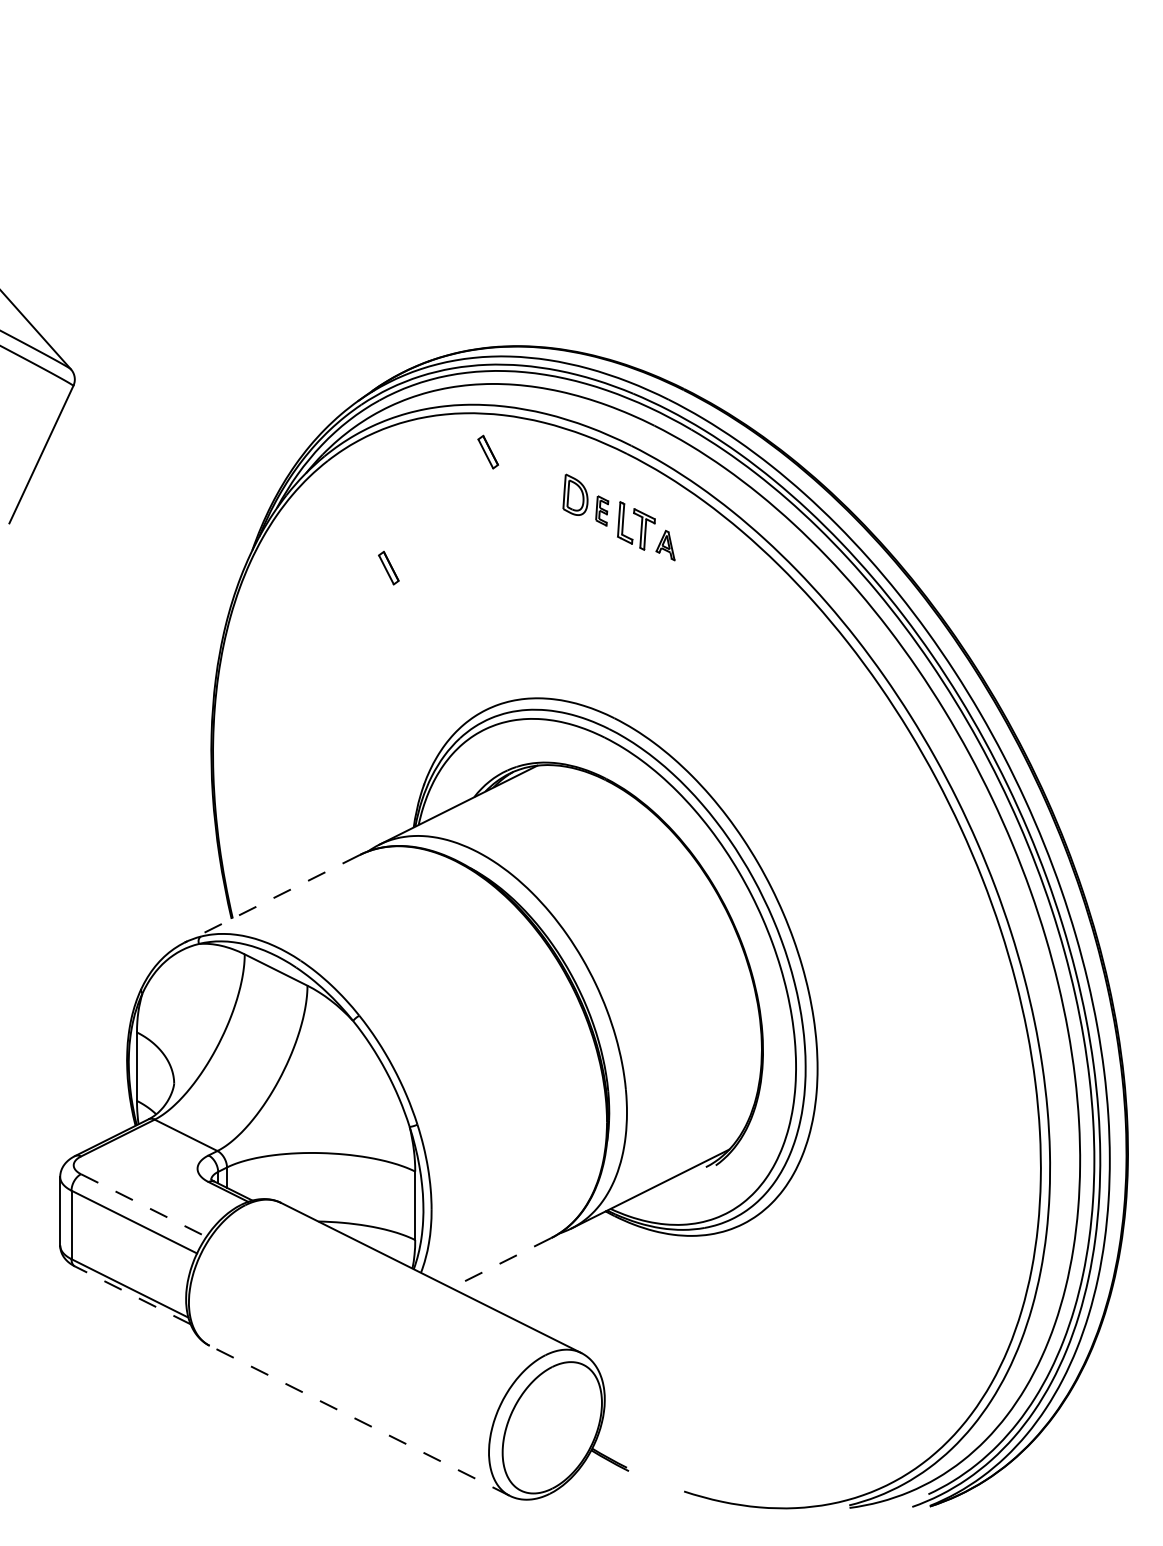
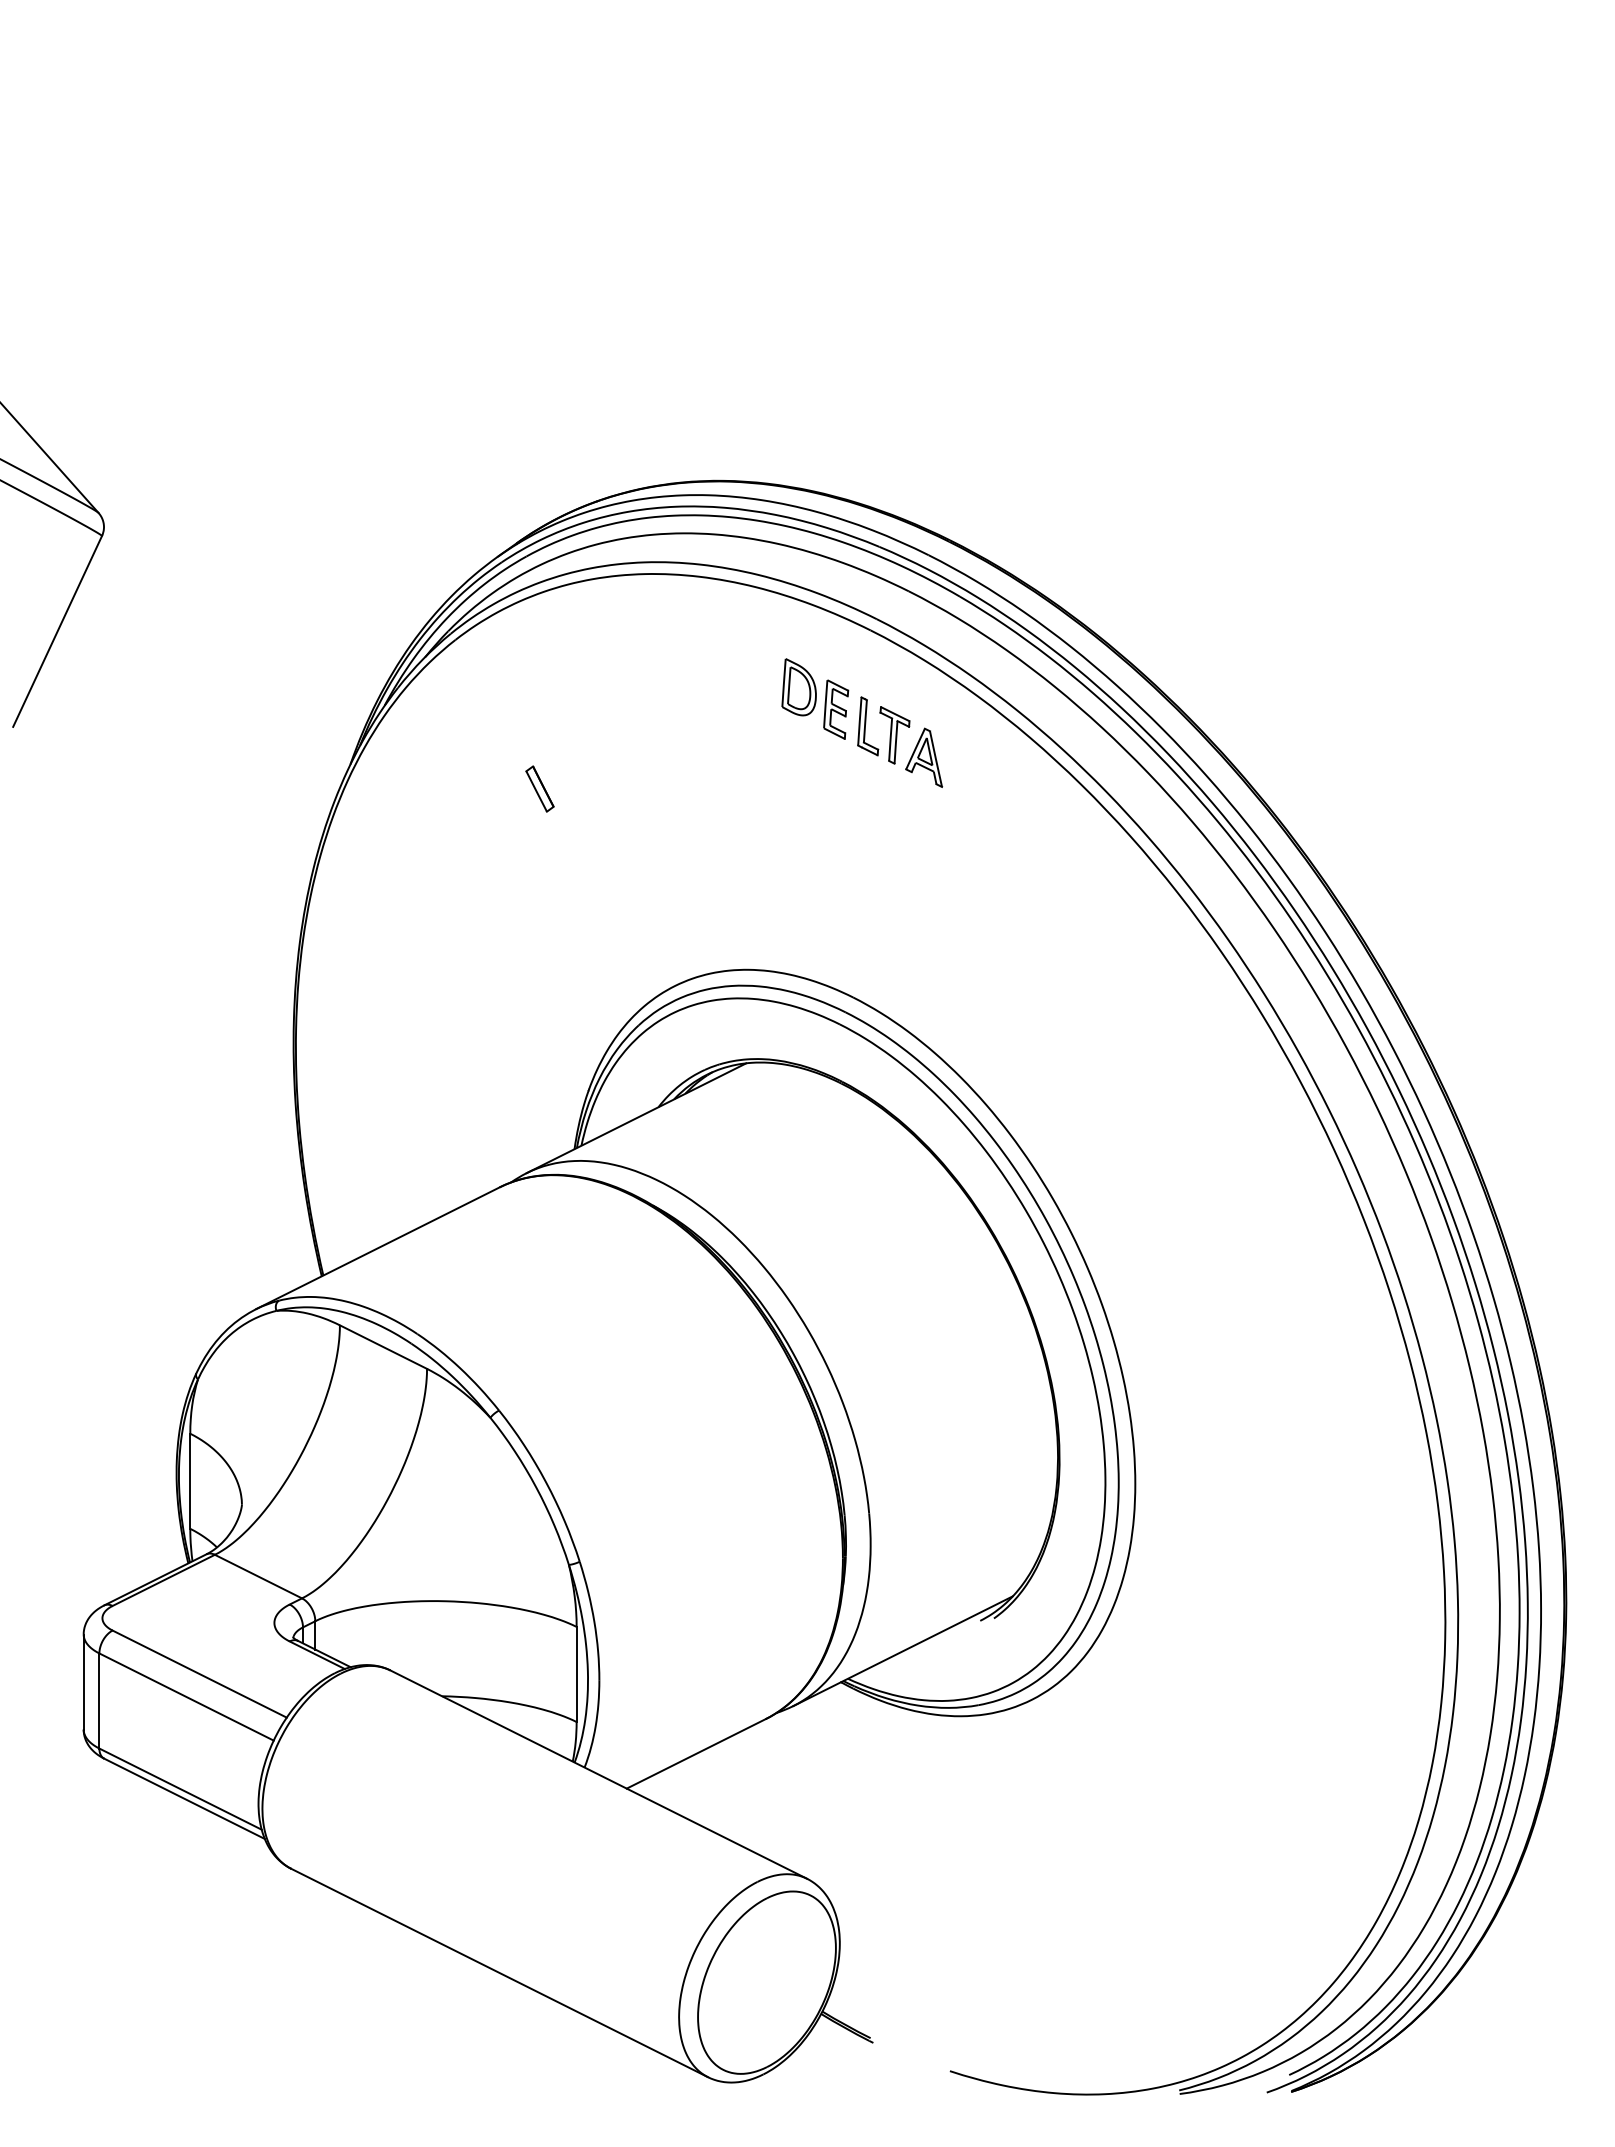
part: (487, 451) -> (677, 627), removed
part: (602, 510) -> (836, 709), size x1.43
part: (665, 545) -> (924, 757), size x1.43
line: (271, 899) -> (377, 1248), dashed -> solid
line: (144, 1205) -> (200, 1674), dashed -> solid
line: (501, 1262) -> (696, 1753), dashed -> solid
line: (132, 1295) -> (184, 1798), dashed -> solid
line: (359, 1420) -> (499, 1972), dashed -> solid

